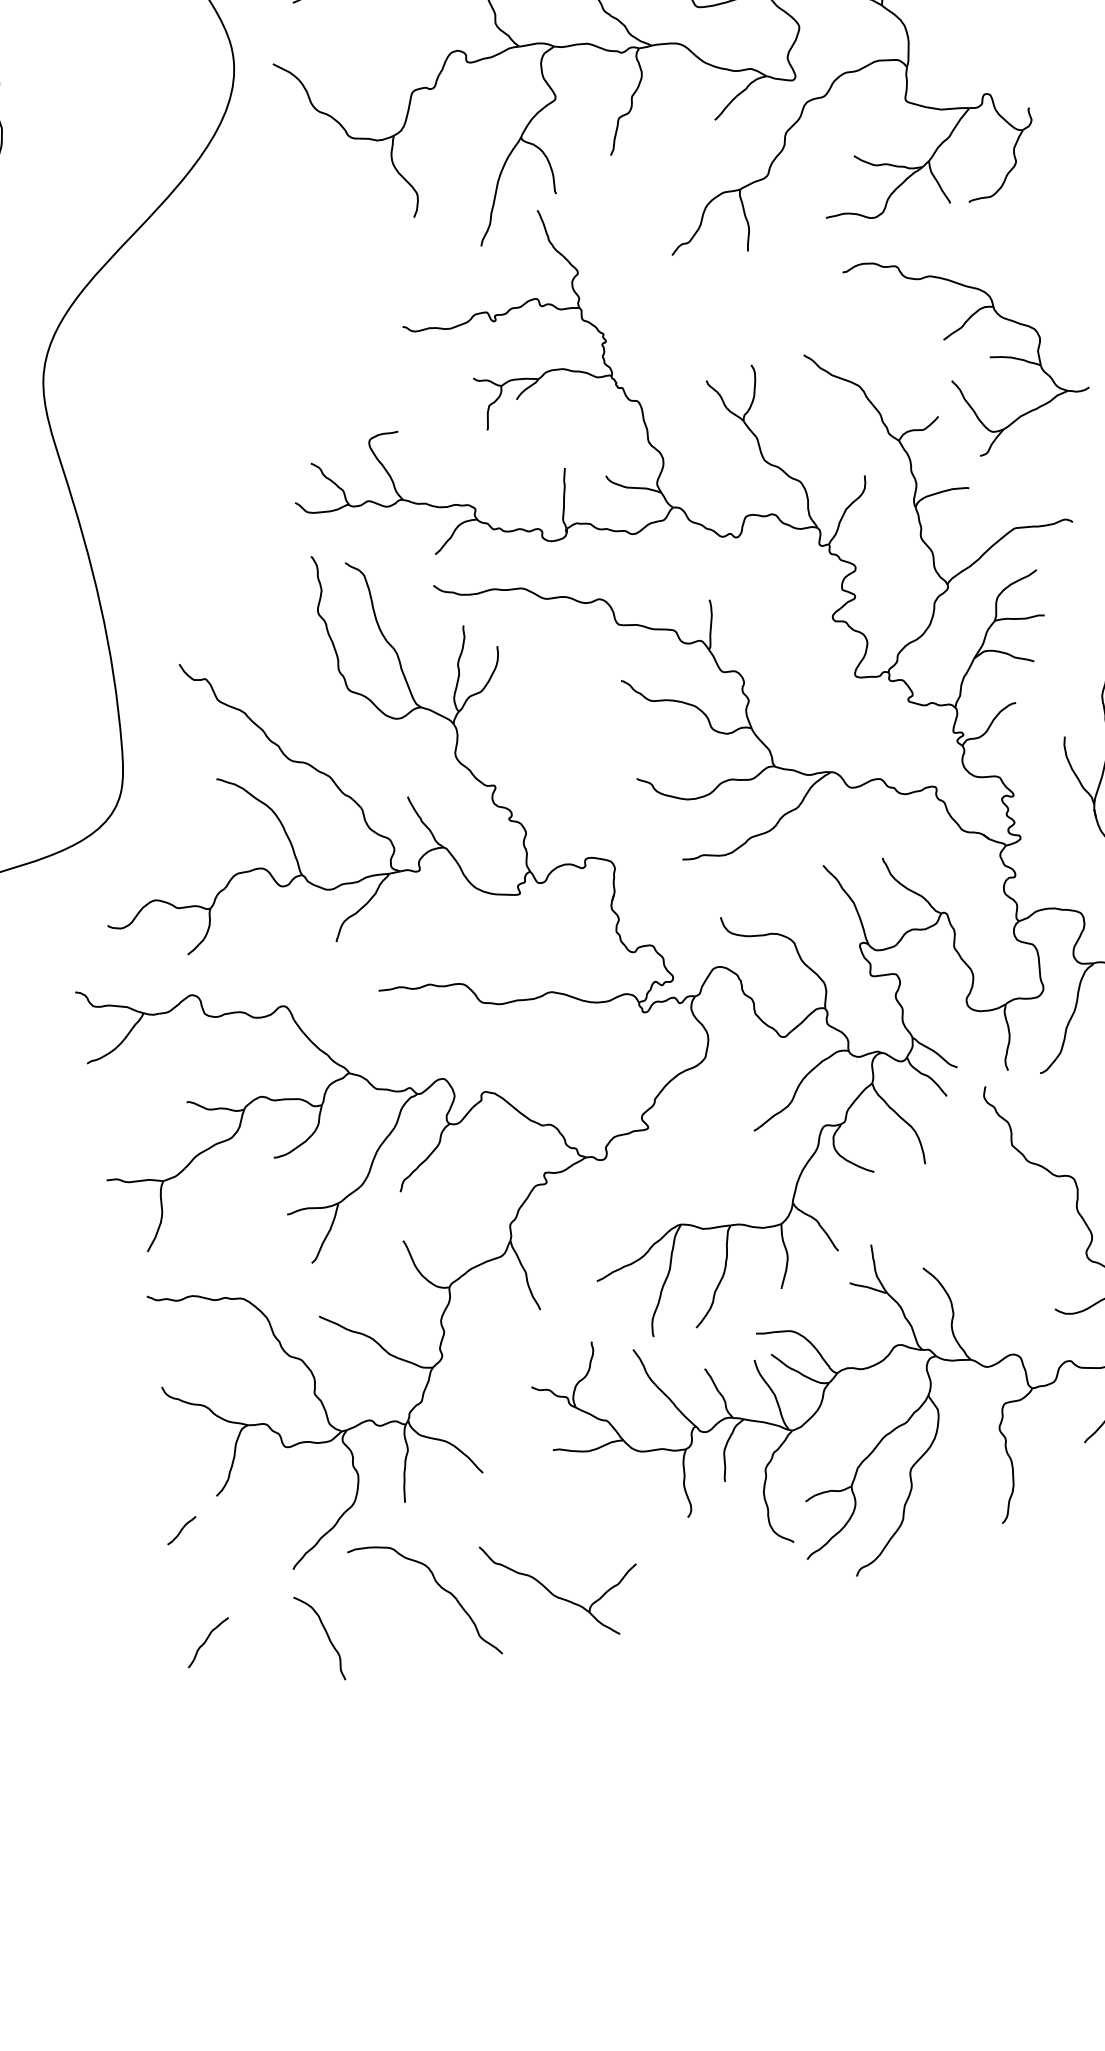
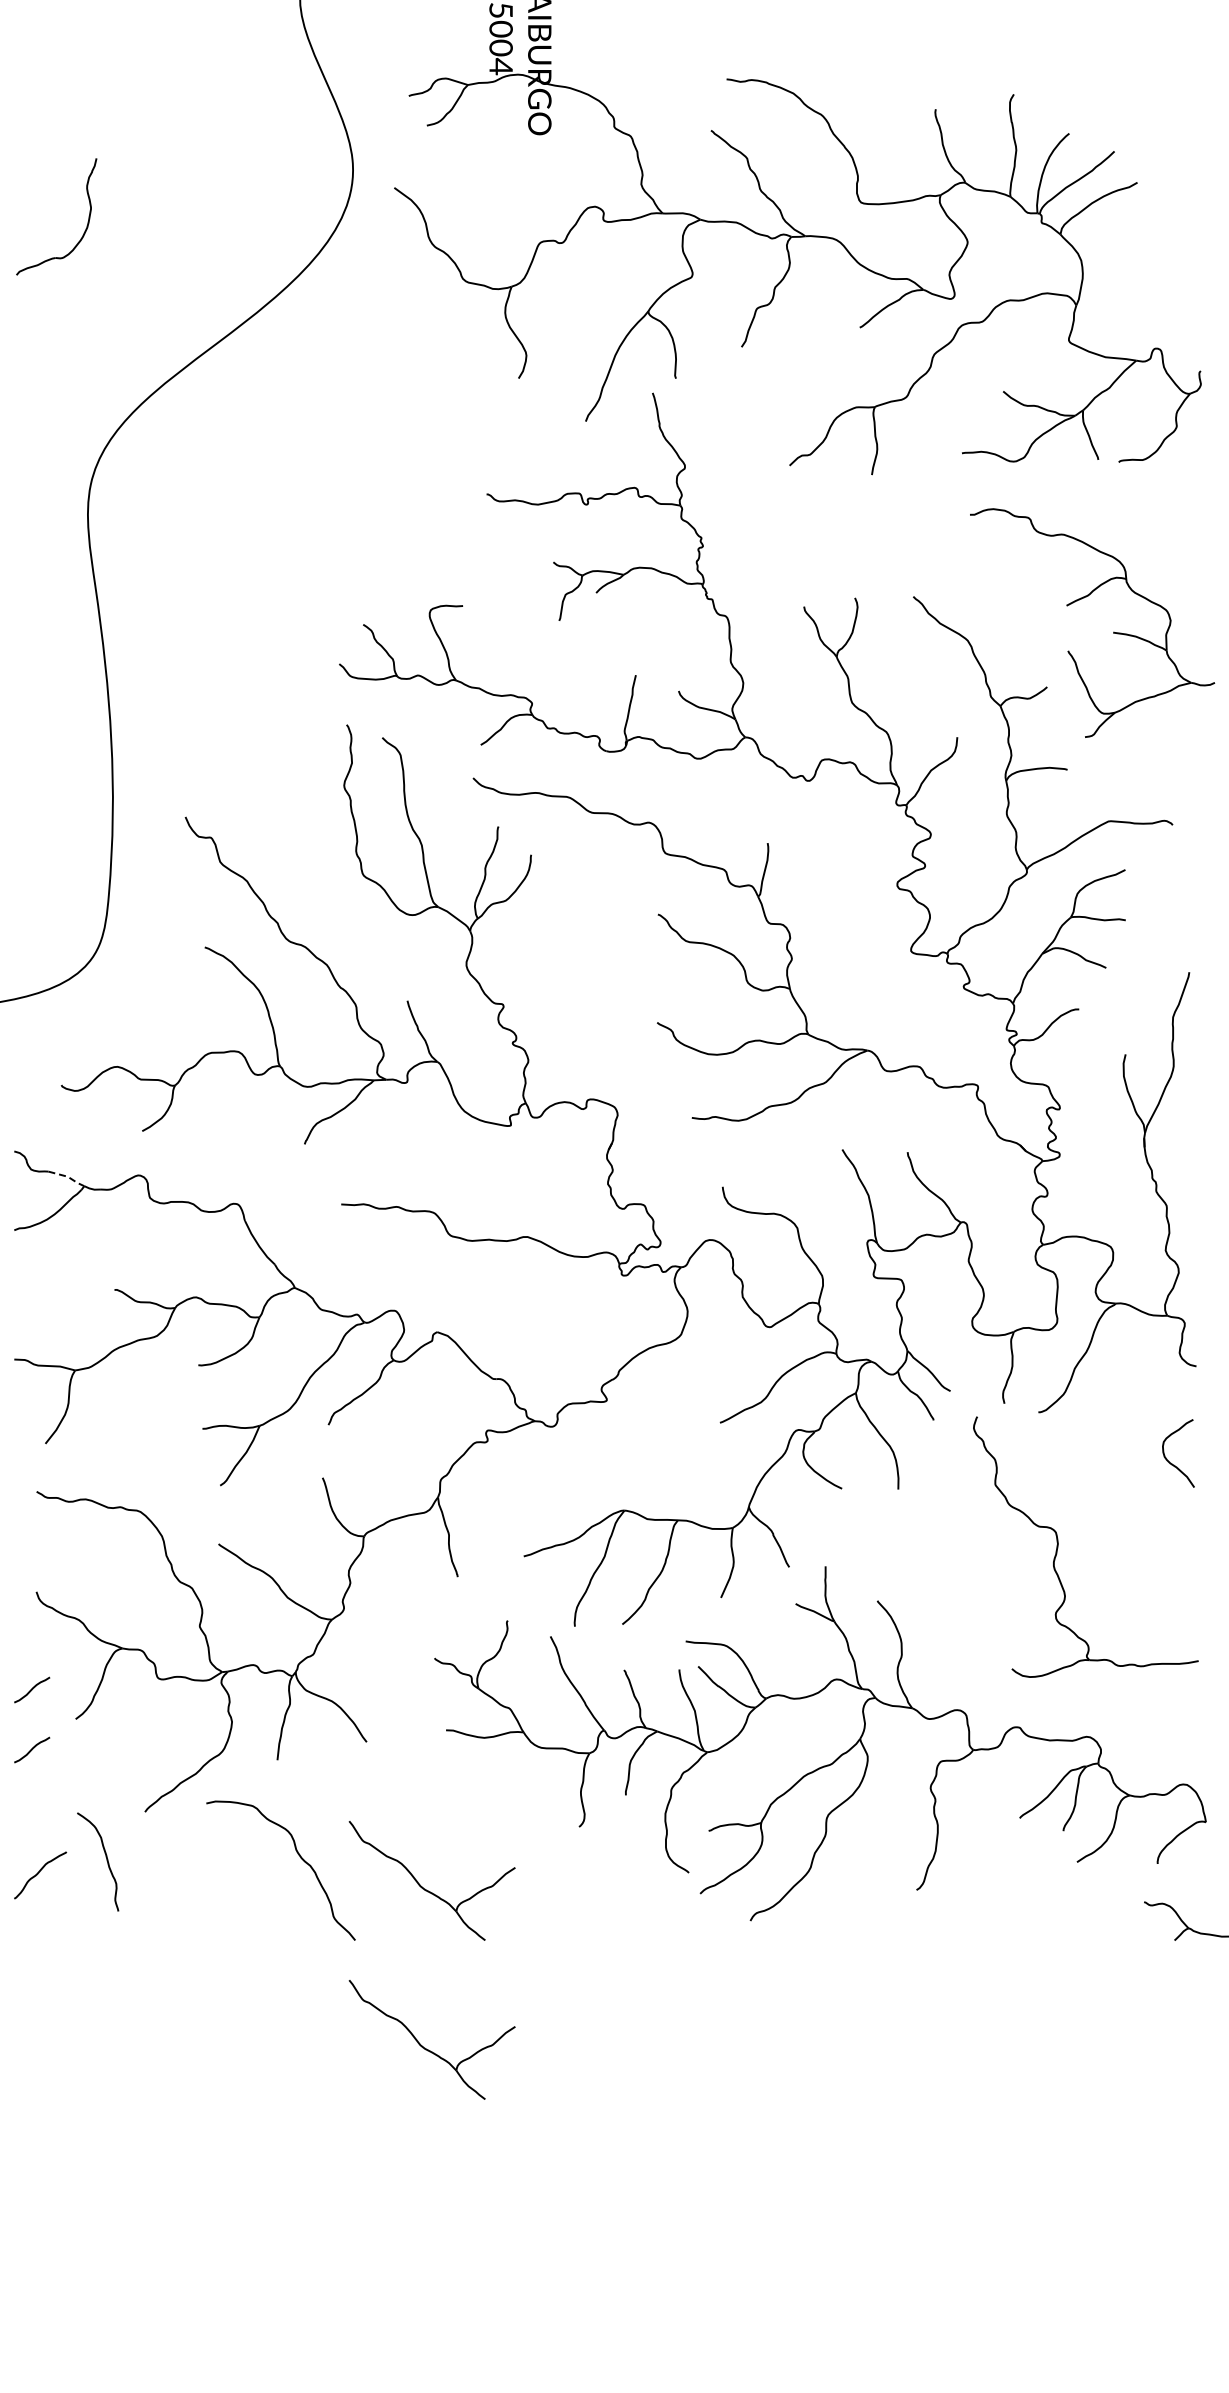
line: (127, 1006) -> (67, 1176), solid -> dashed
curve: (172, 1475) -> (32, 1689), added
curve: (327, 1636) -> (106, 1861), moved
part: (583, 1740) -> (426, 2048), added

